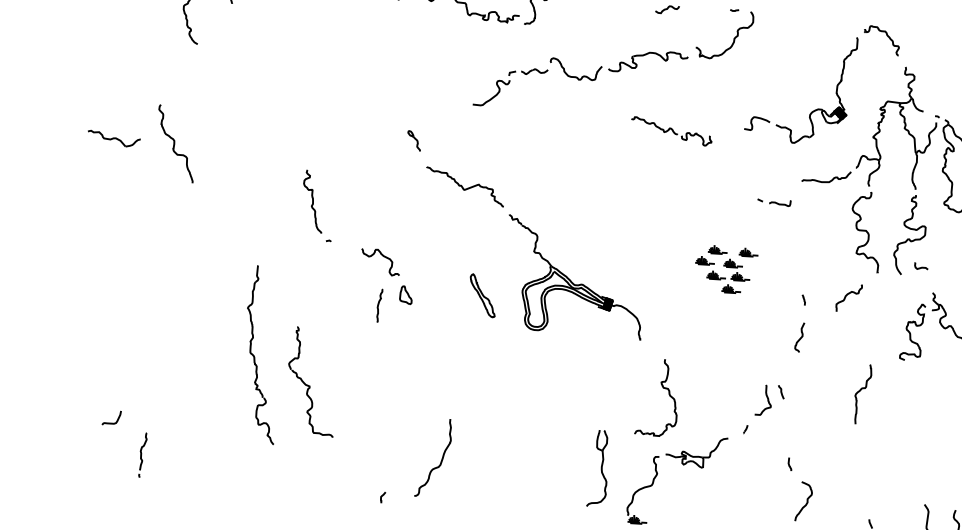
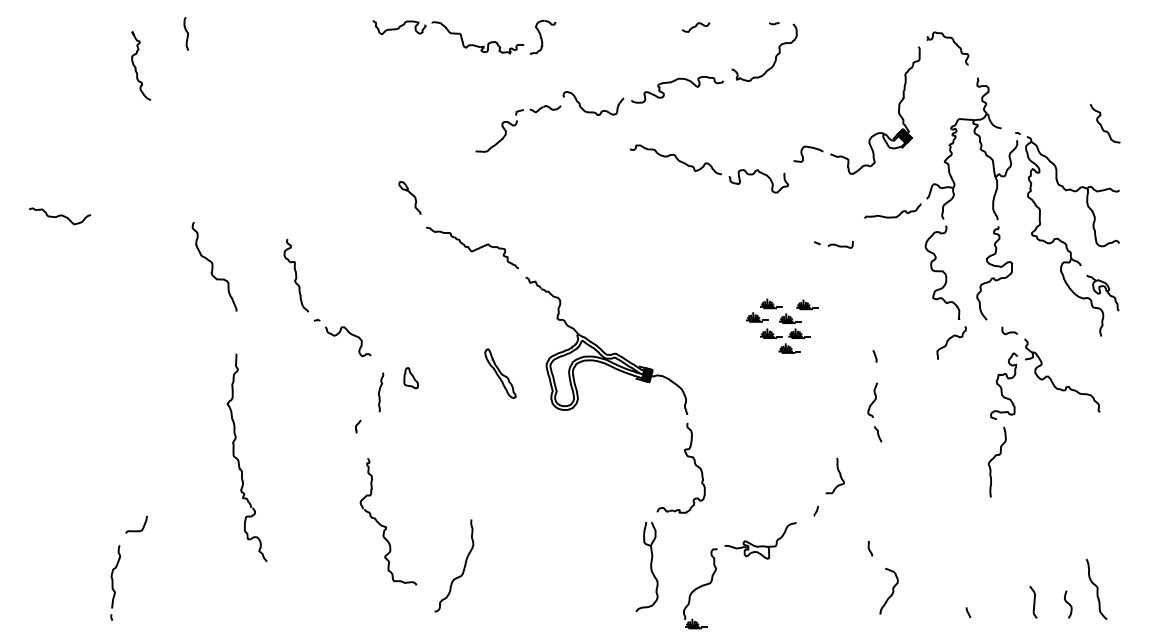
part: (670, 131) -> (708, 168), size x1.67
part: (413, 140) -> (409, 197), size x1.43
curve: (175, 143) -> (213, 266), moved
curve: (383, 257) -> (351, 335), moved
curve: (921, 266) -> (1009, 331), moved
curve: (847, 295) -> (949, 340), moved
part: (312, 381) -> (388, 521), moved
part: (663, 388) -> (687, 457), moved
curve: (860, 391) -> (994, 458), moved
curve: (781, 392) -> (878, 434), moved
curve: (111, 422) -> (136, 530), moved
part: (142, 454) -> (115, 582), size x1.43
curve: (382, 496) -> (357, 425), moved

